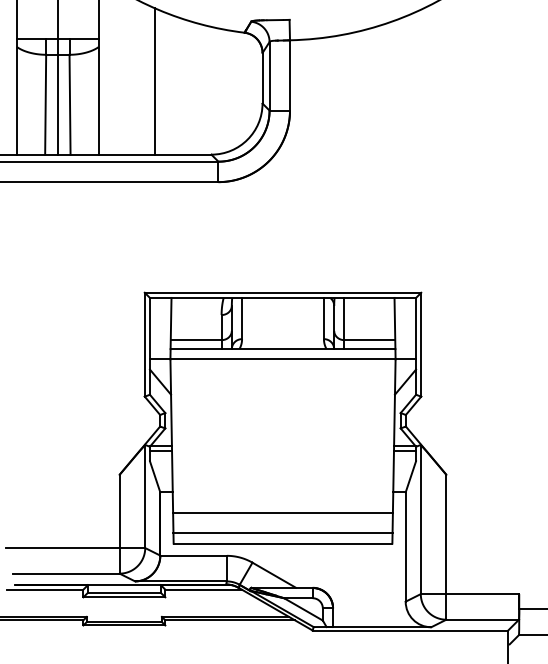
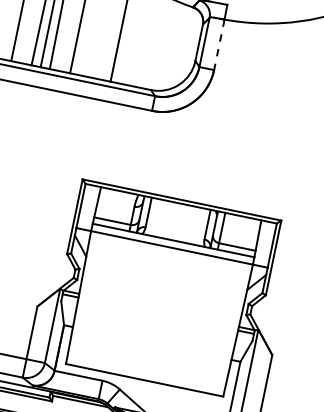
line: (290, 75) -> (219, 44), solid -> dashed
line: (282, 513) -> (148, 358), removed
line: (282, 533) -> (145, 372), removed

